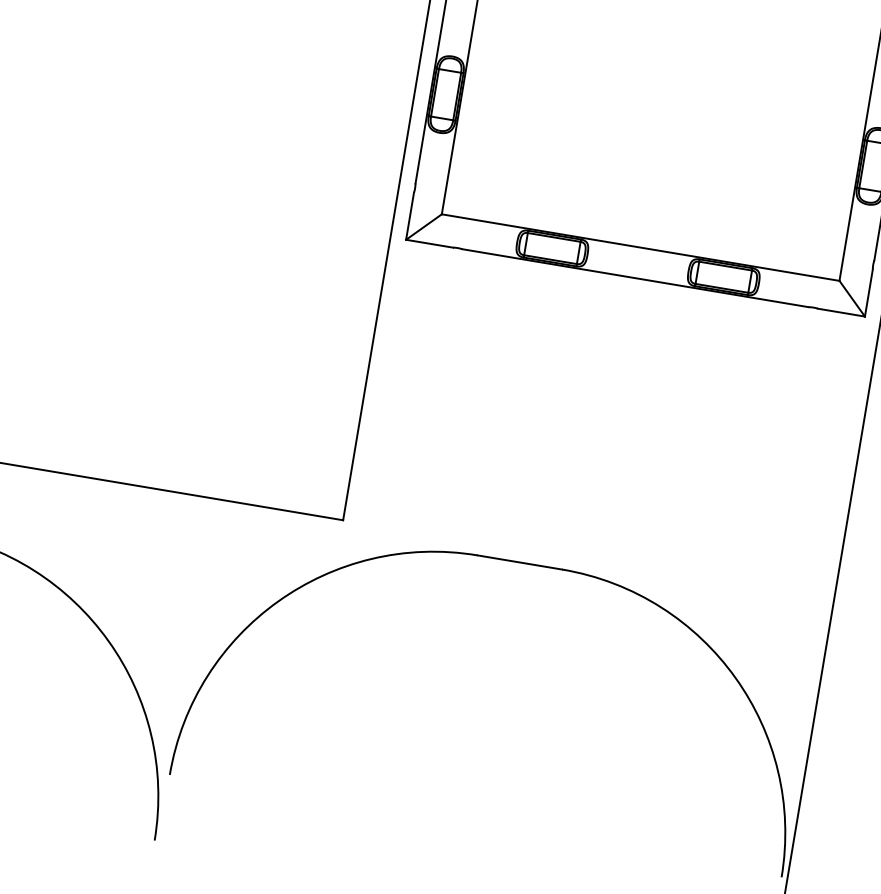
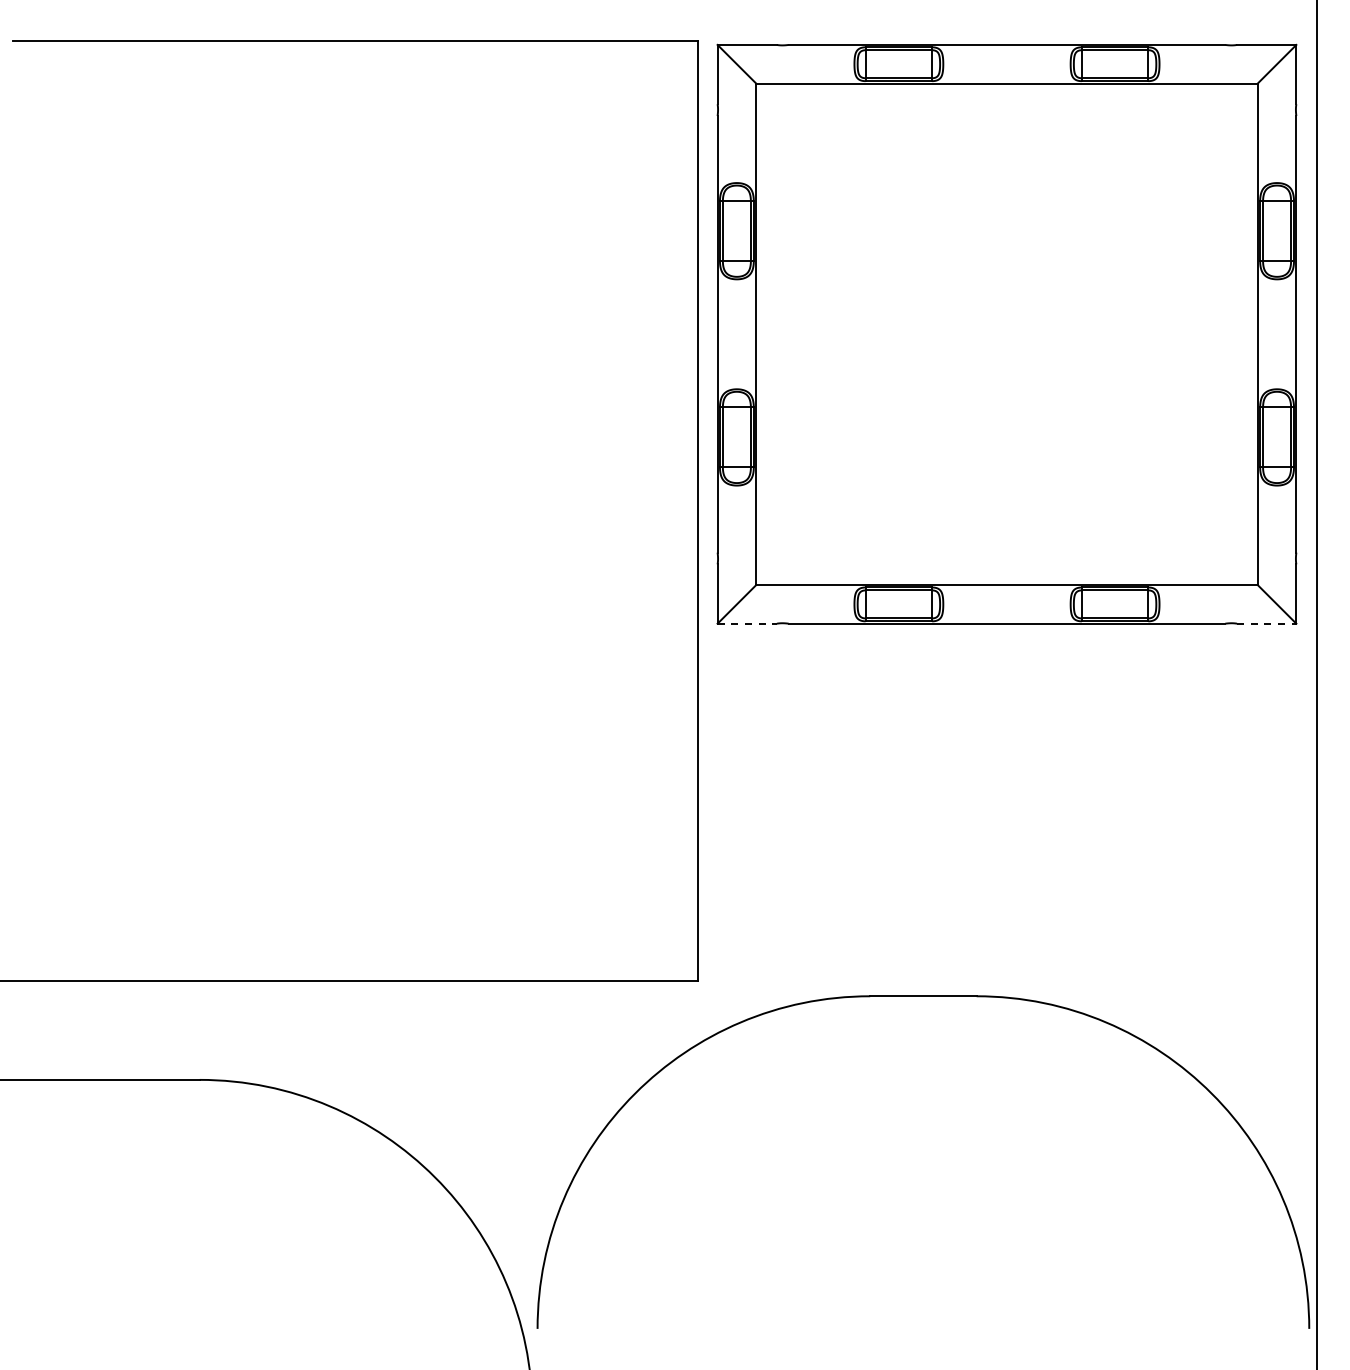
line: (429, 243) -> (747, 623), solid -> dashed
line: (841, 312) -> (1266, 623), solid -> dashed

